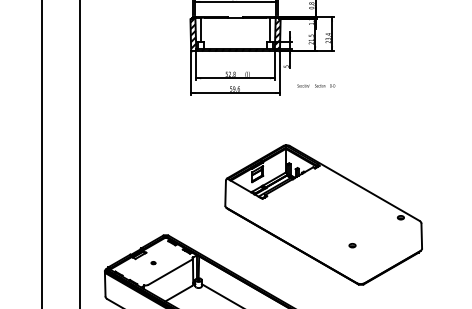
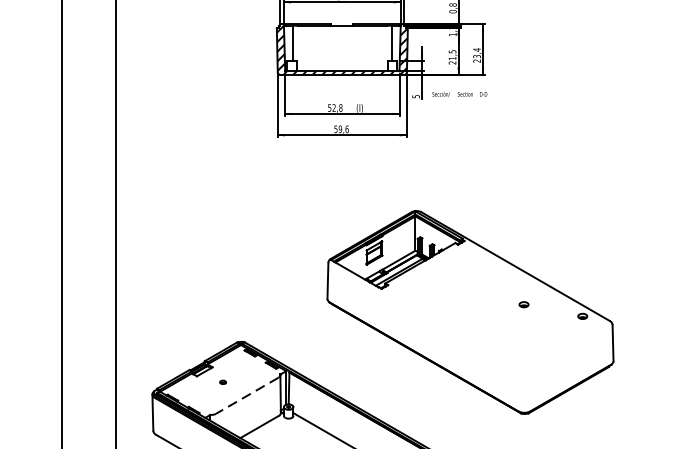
text: (316, 85) -> (460, 93), moved
part: (352, 245) -> (523, 304), moved
line: (170, 272) -> (247, 396), solid -> dashed

